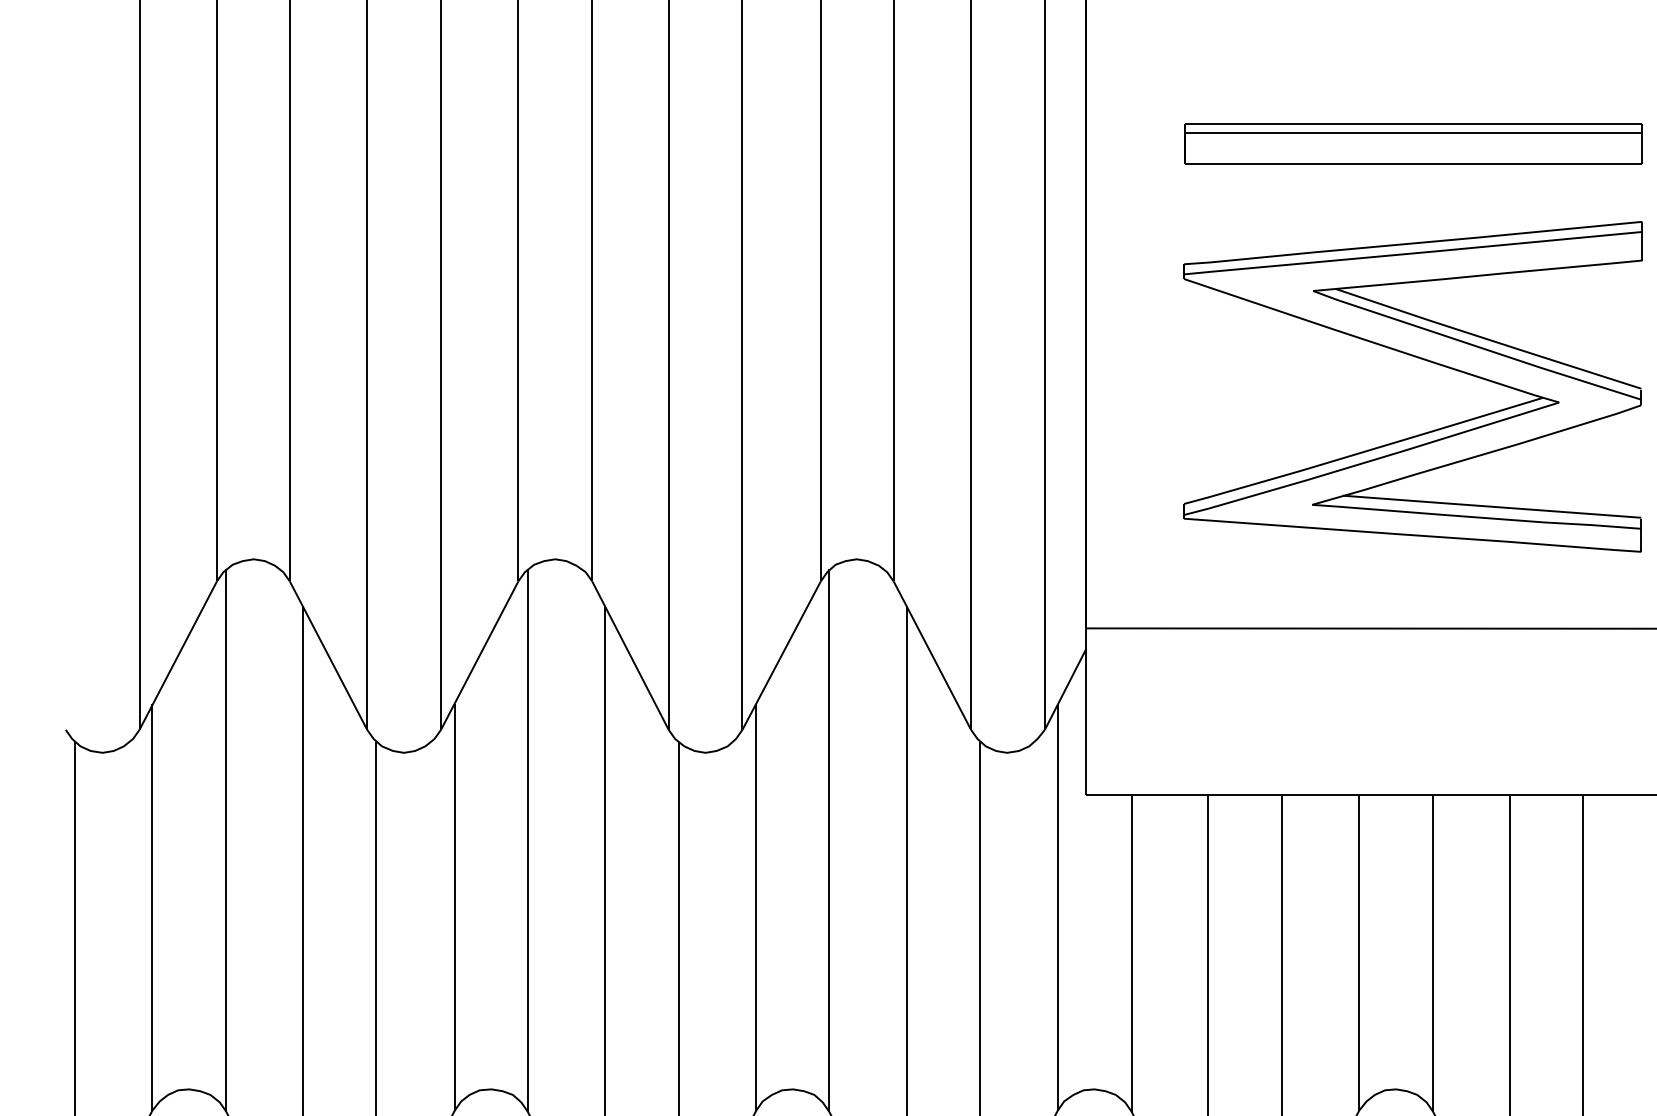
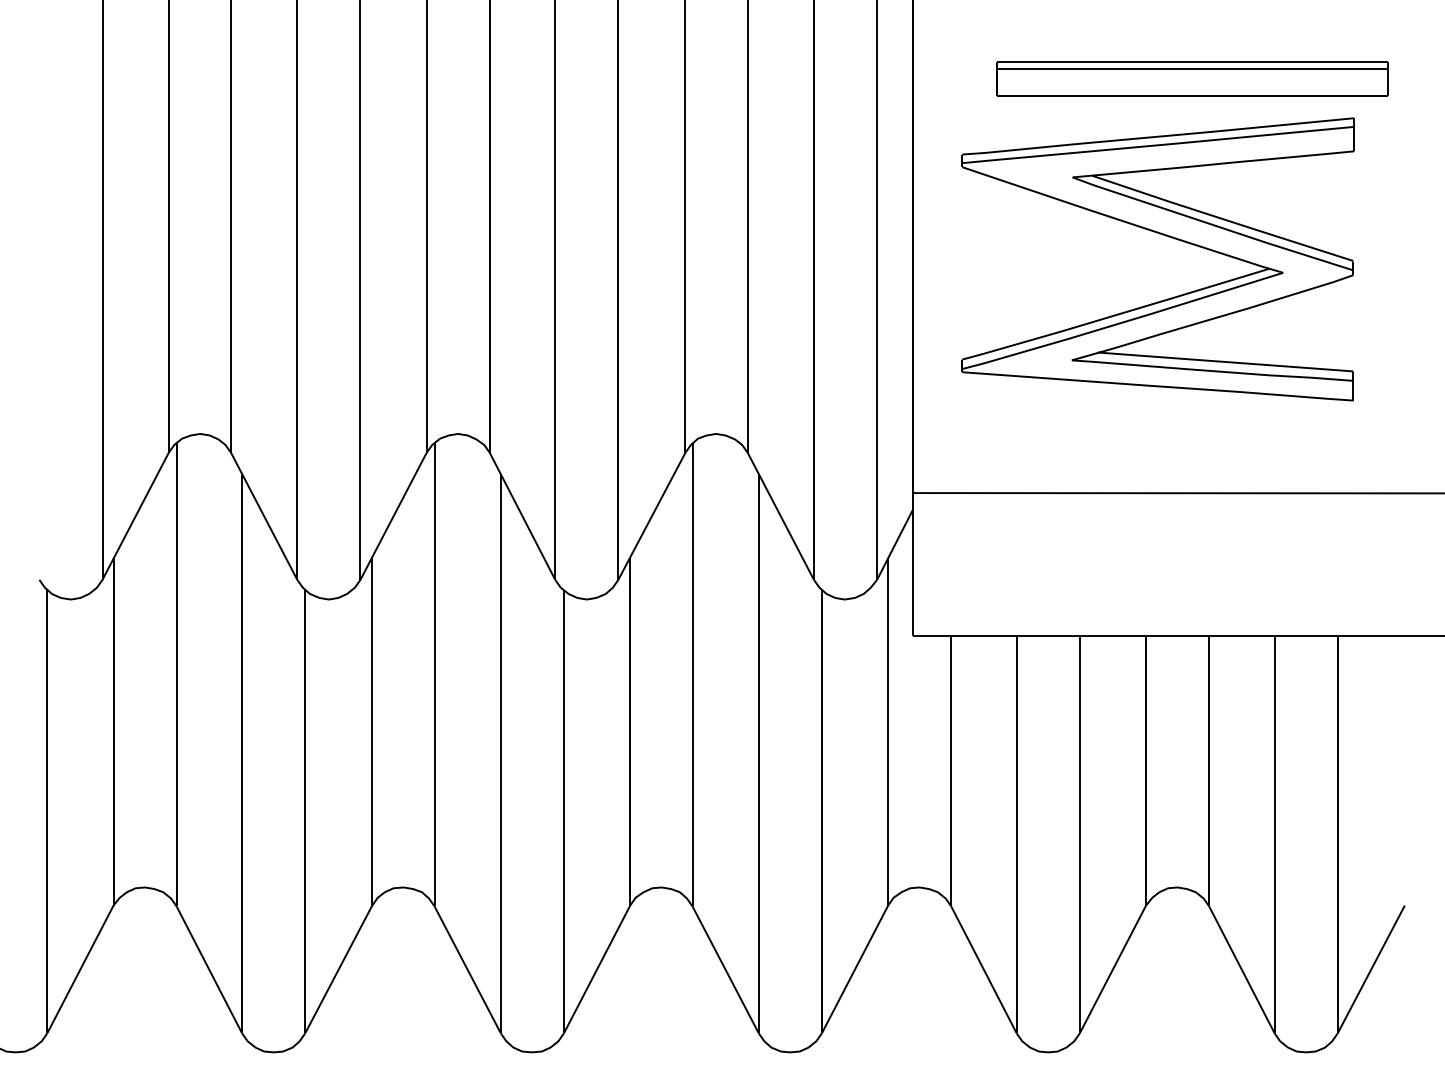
part: (1421, 360) -> (1165, 236), moved

